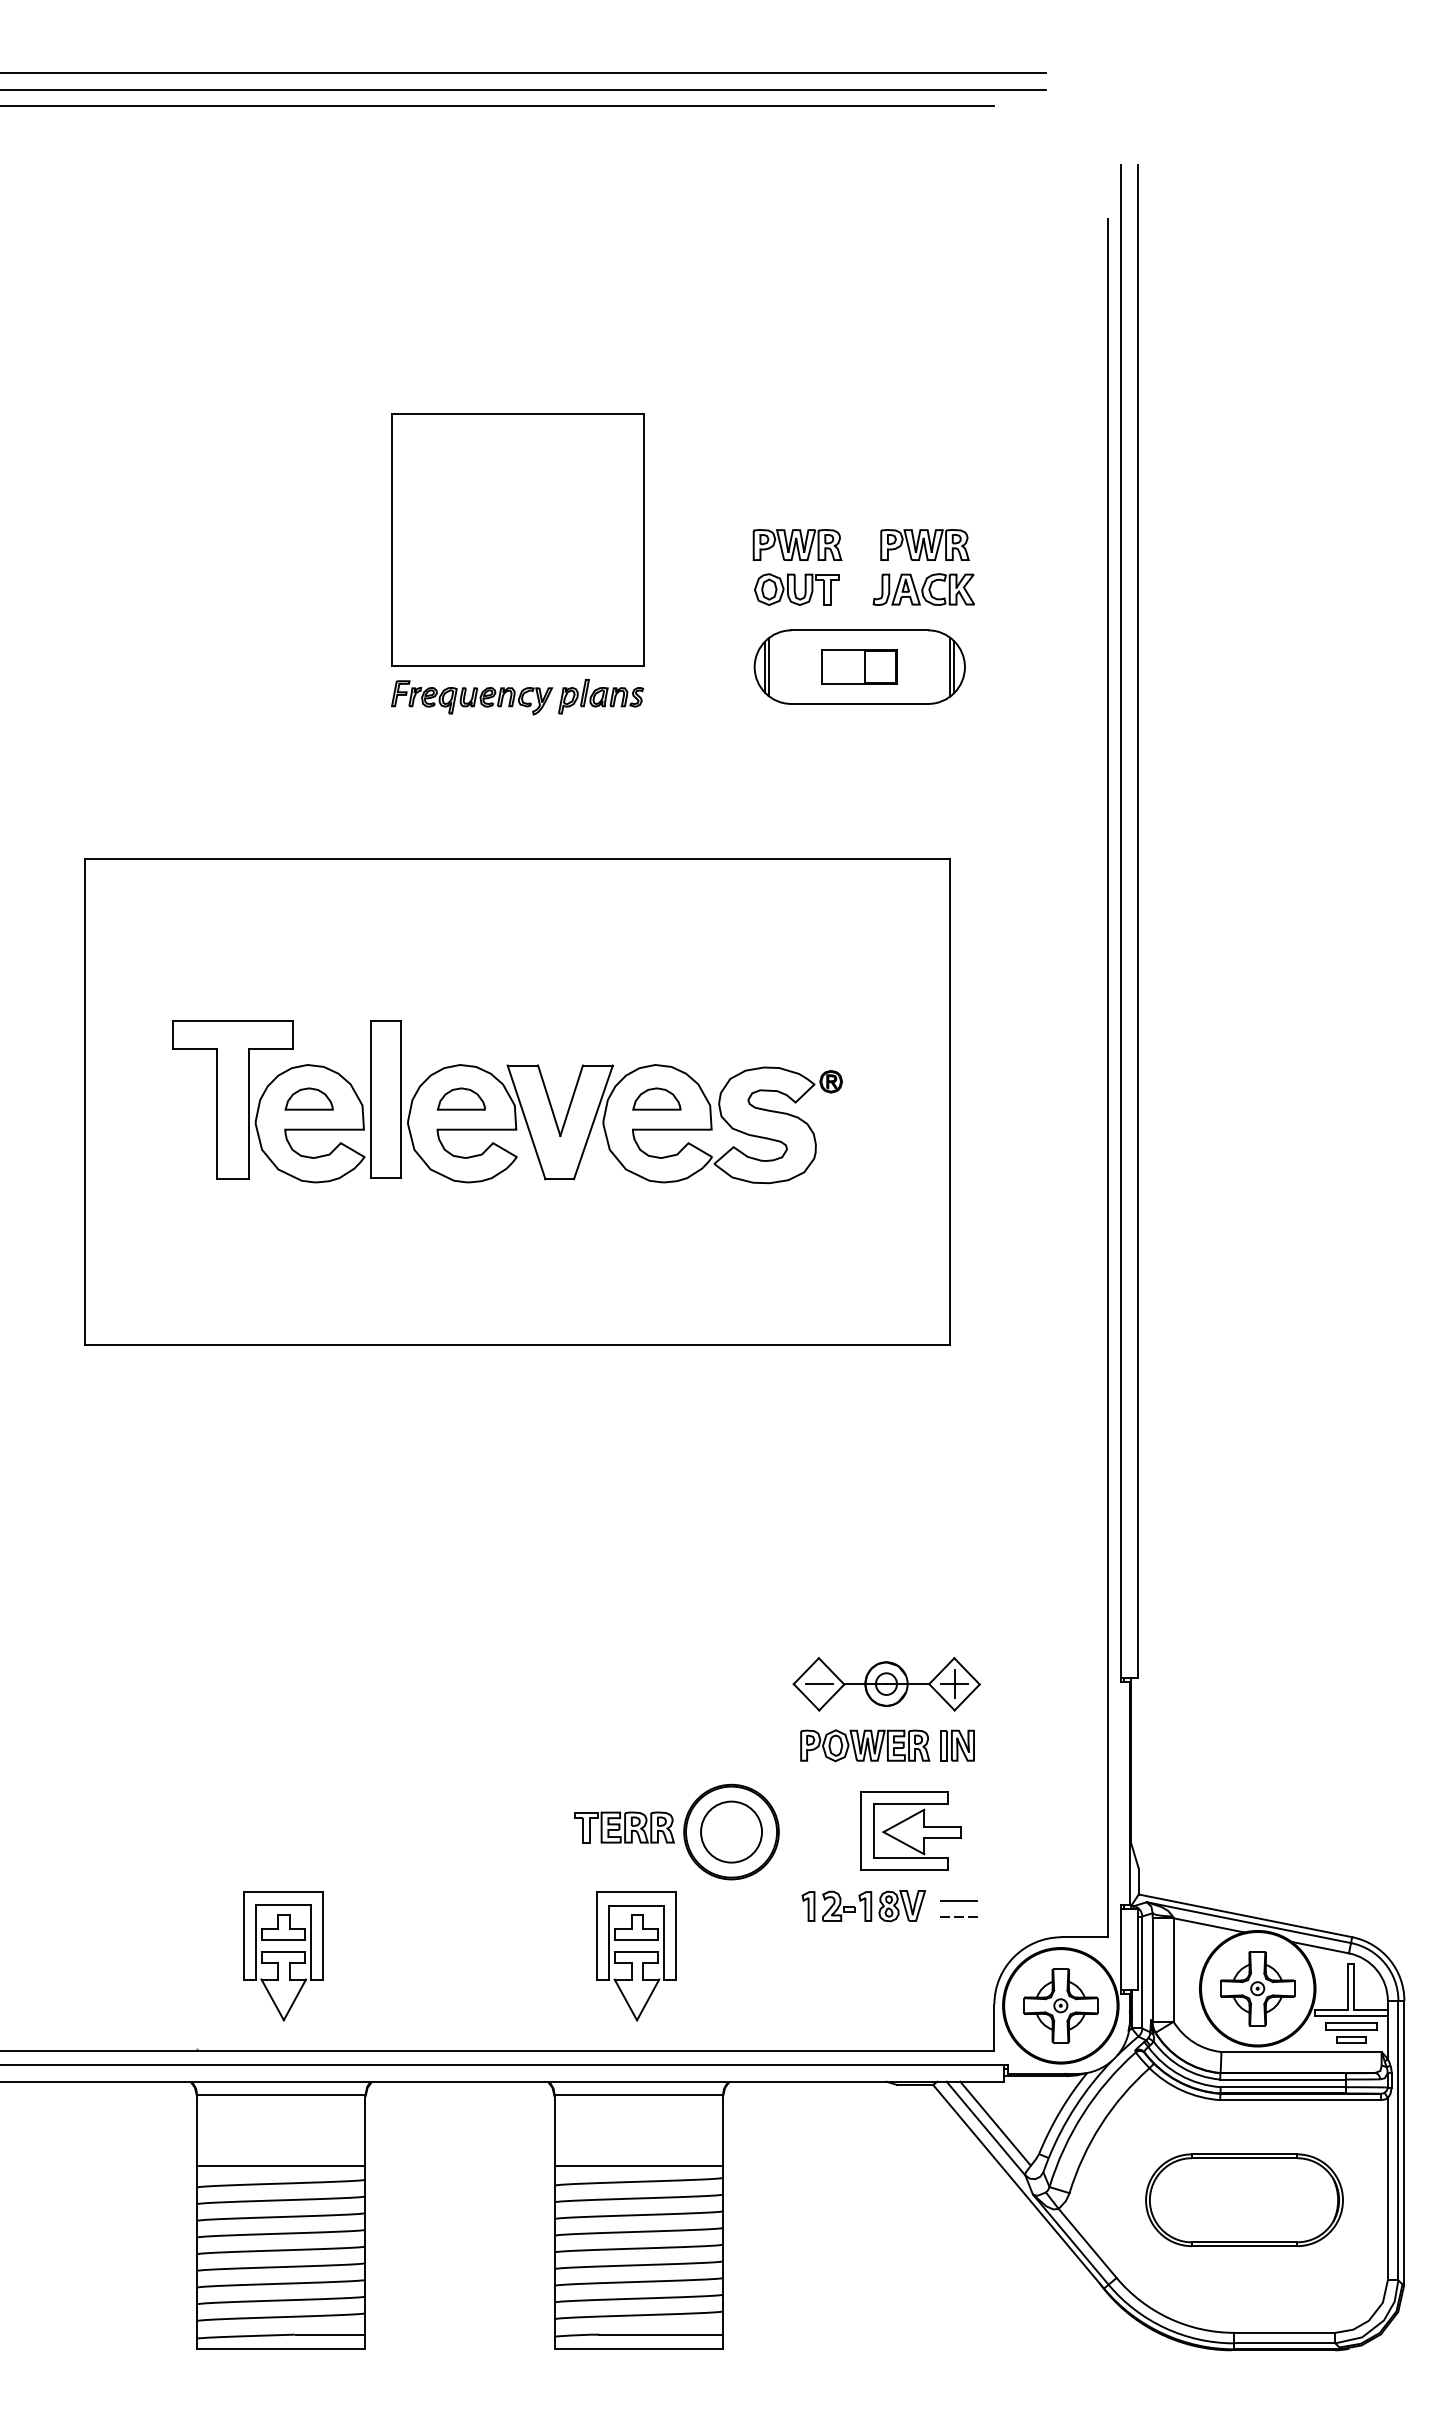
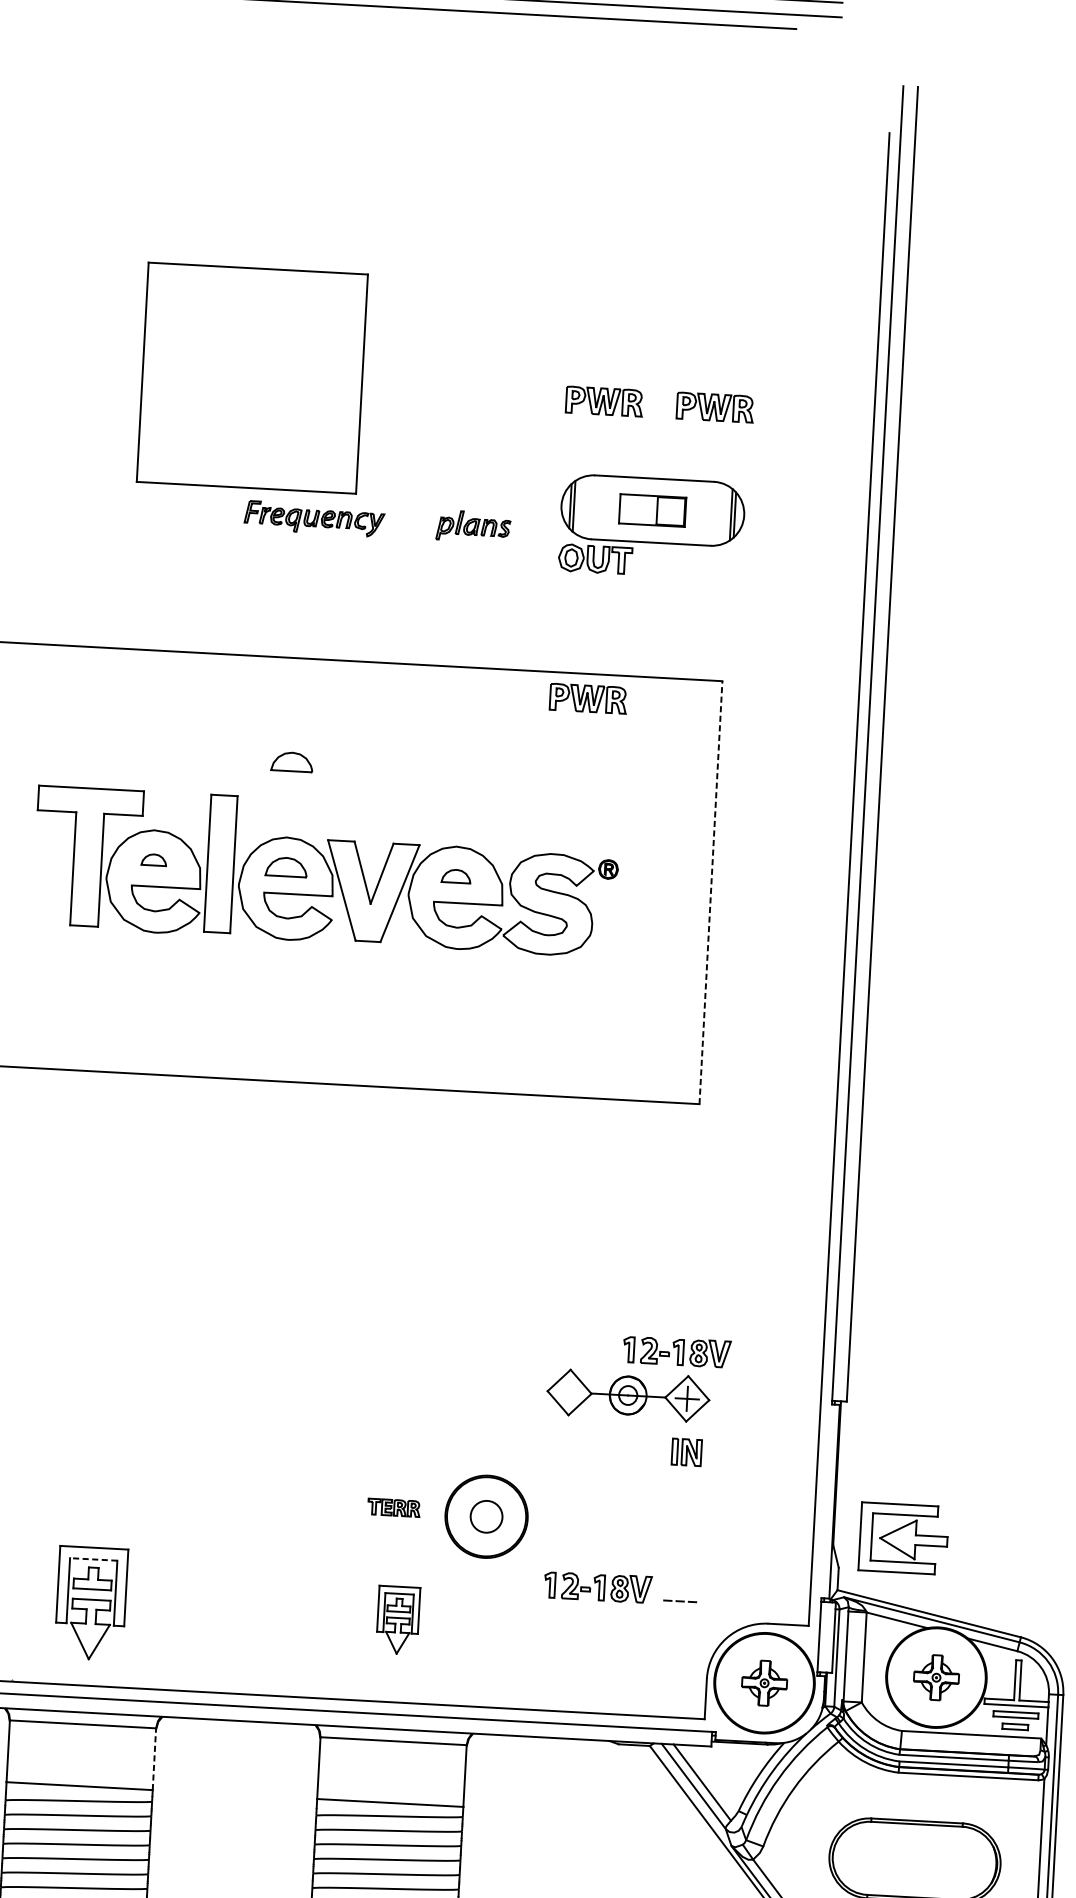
part: (517, 539) -> (251, 377), moved
part: (796, 589) -> (595, 559), moved
part: (923, 589) -> (711, 446), removed
part: (601, 696) -> (473, 526), moved
part: (797, 886) -> (588, 698), added
part: (460, 977) -> (291, 761), added
part: (308, 1098) -> (153, 859), size x0.6
part: (656, 1098) -> (455, 875), size x0.7
line: (950, 1101) -> (711, 892), solid -> dashed
part: (939, 1631) -> (676, 1352), added
line: (818, 1684) -> (569, 1392), removed
part: (865, 1745) -> (607, 1447), removed
part: (624, 1827) -> (393, 1507), size x0.6
part: (910, 1830) -> (903, 1538), moved
circle: (731, 1831) -> (486, 1516), size x0.6
line: (958, 1900) -> (680, 1586), removed
line: (282, 1905) -> (92, 1559), solid -> dashed
part: (636, 1956) -> (398, 1620), size x0.6
part: (1257, 1988) -> (936, 1677), size x0.7
part: (1060, 2005) -> (764, 1682), size x0.7
line: (365, 2130) -> (154, 1758), solid -> dashed

